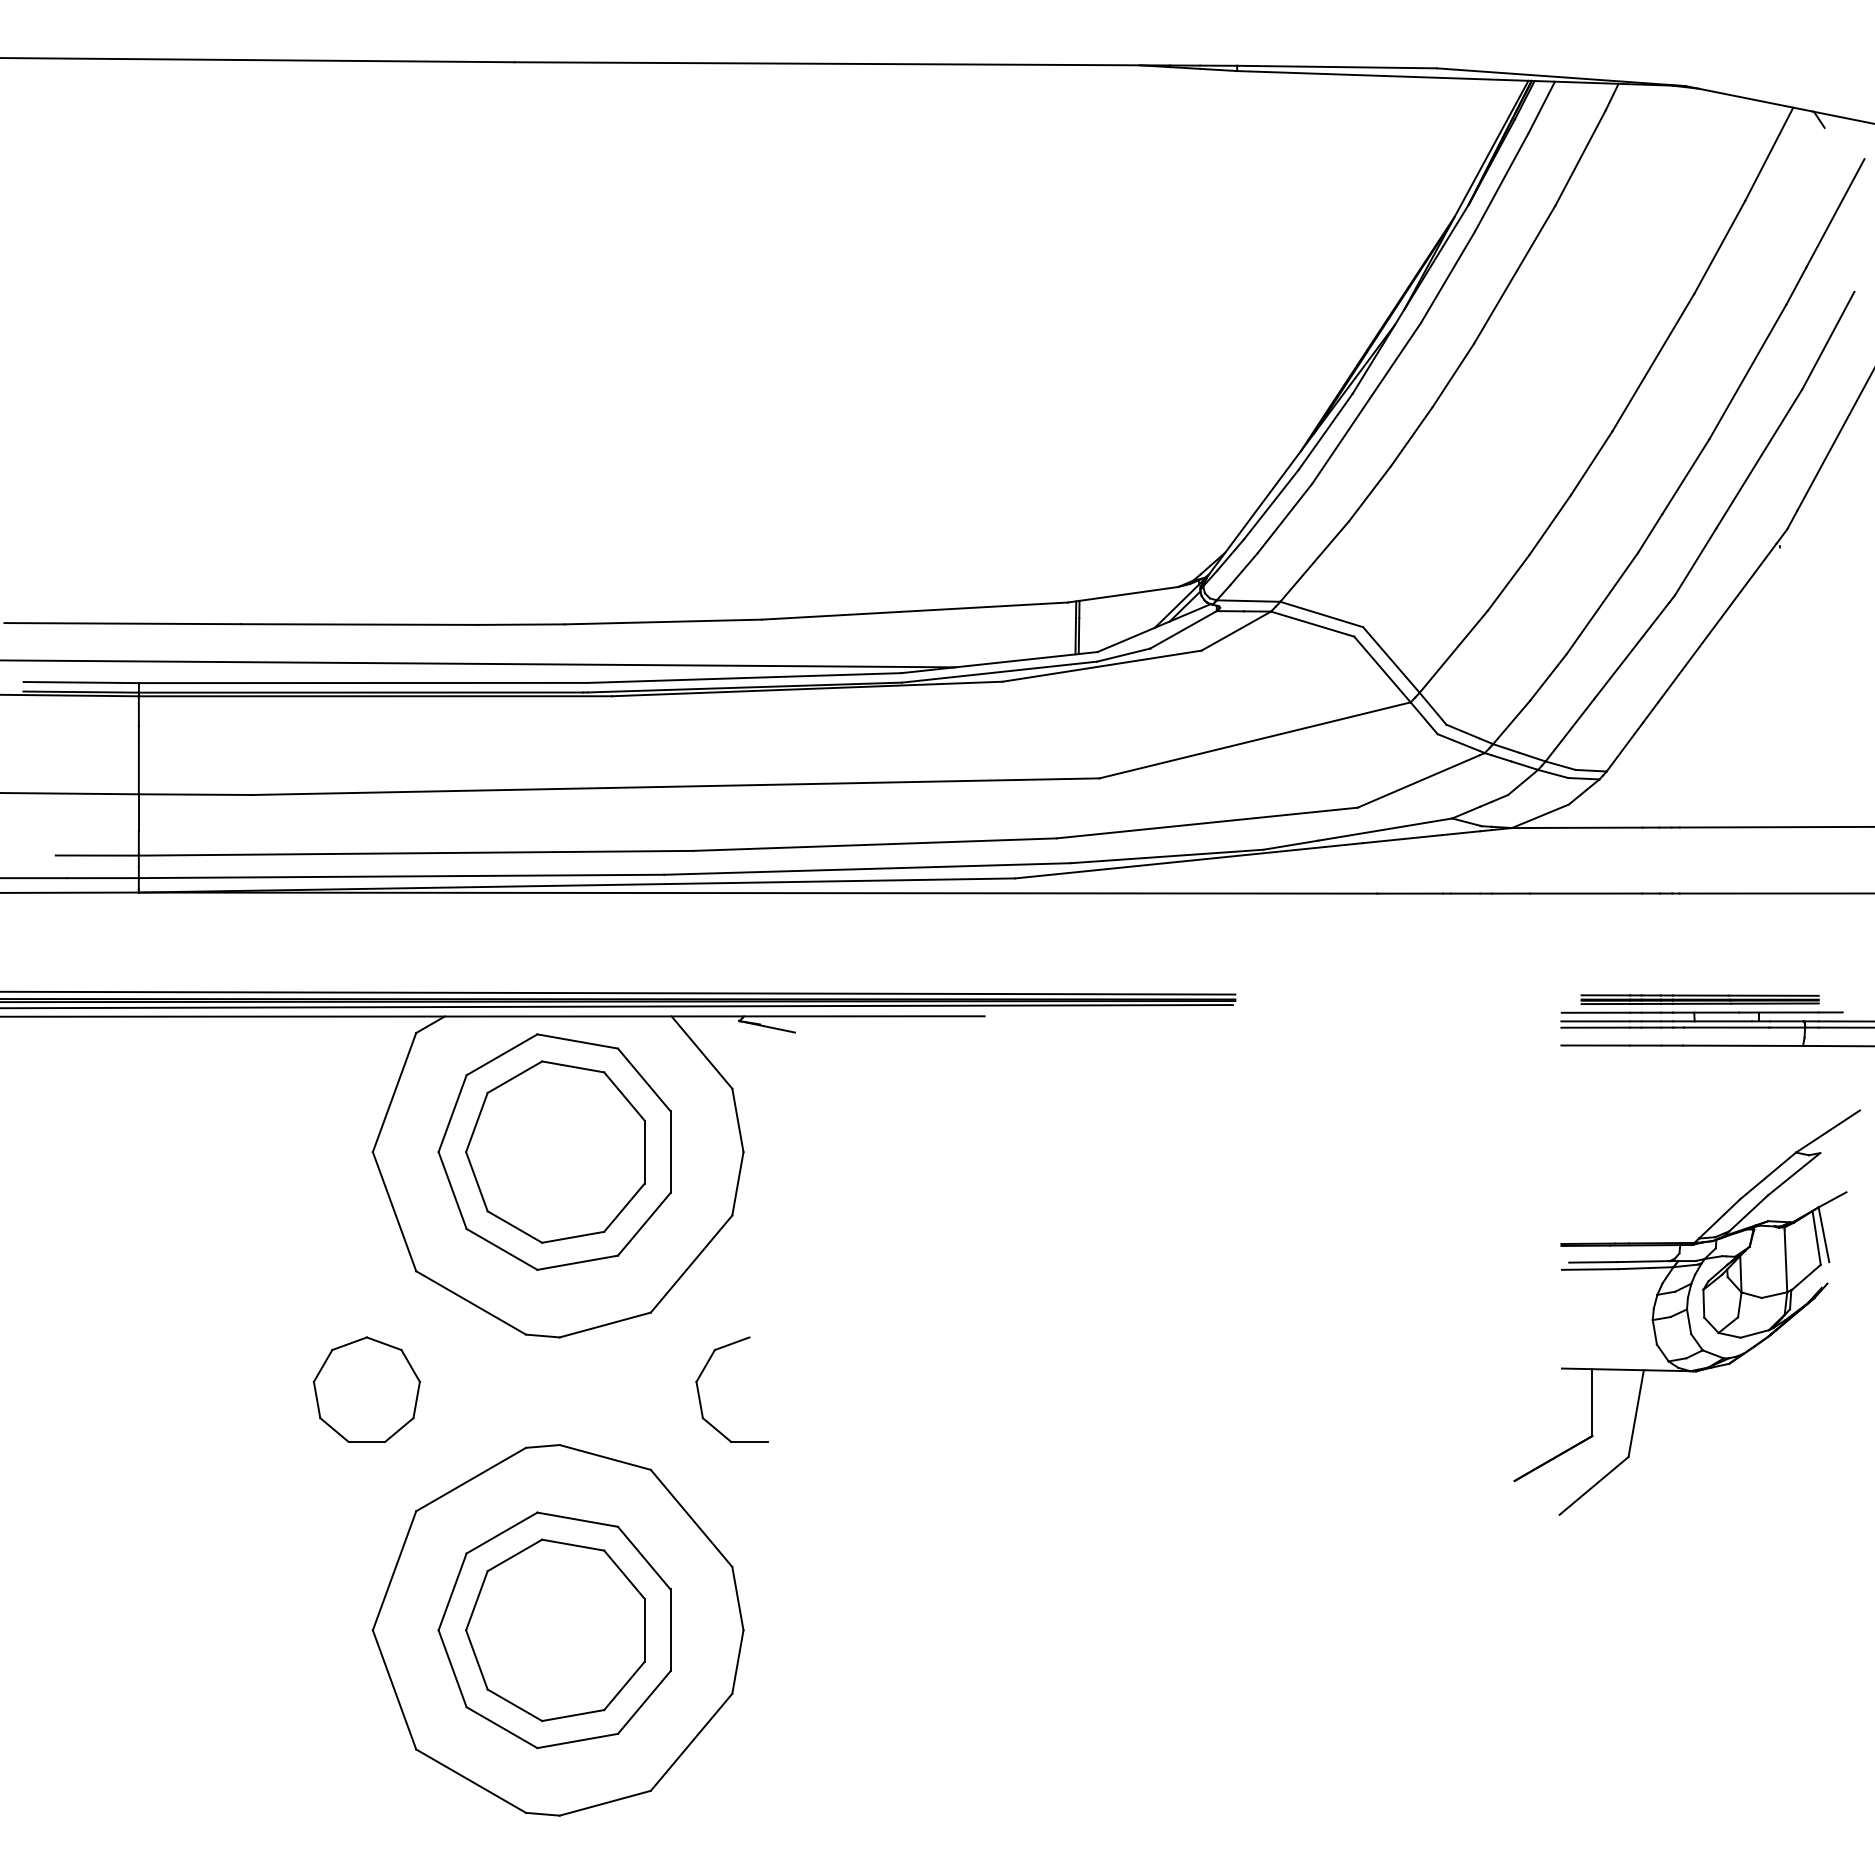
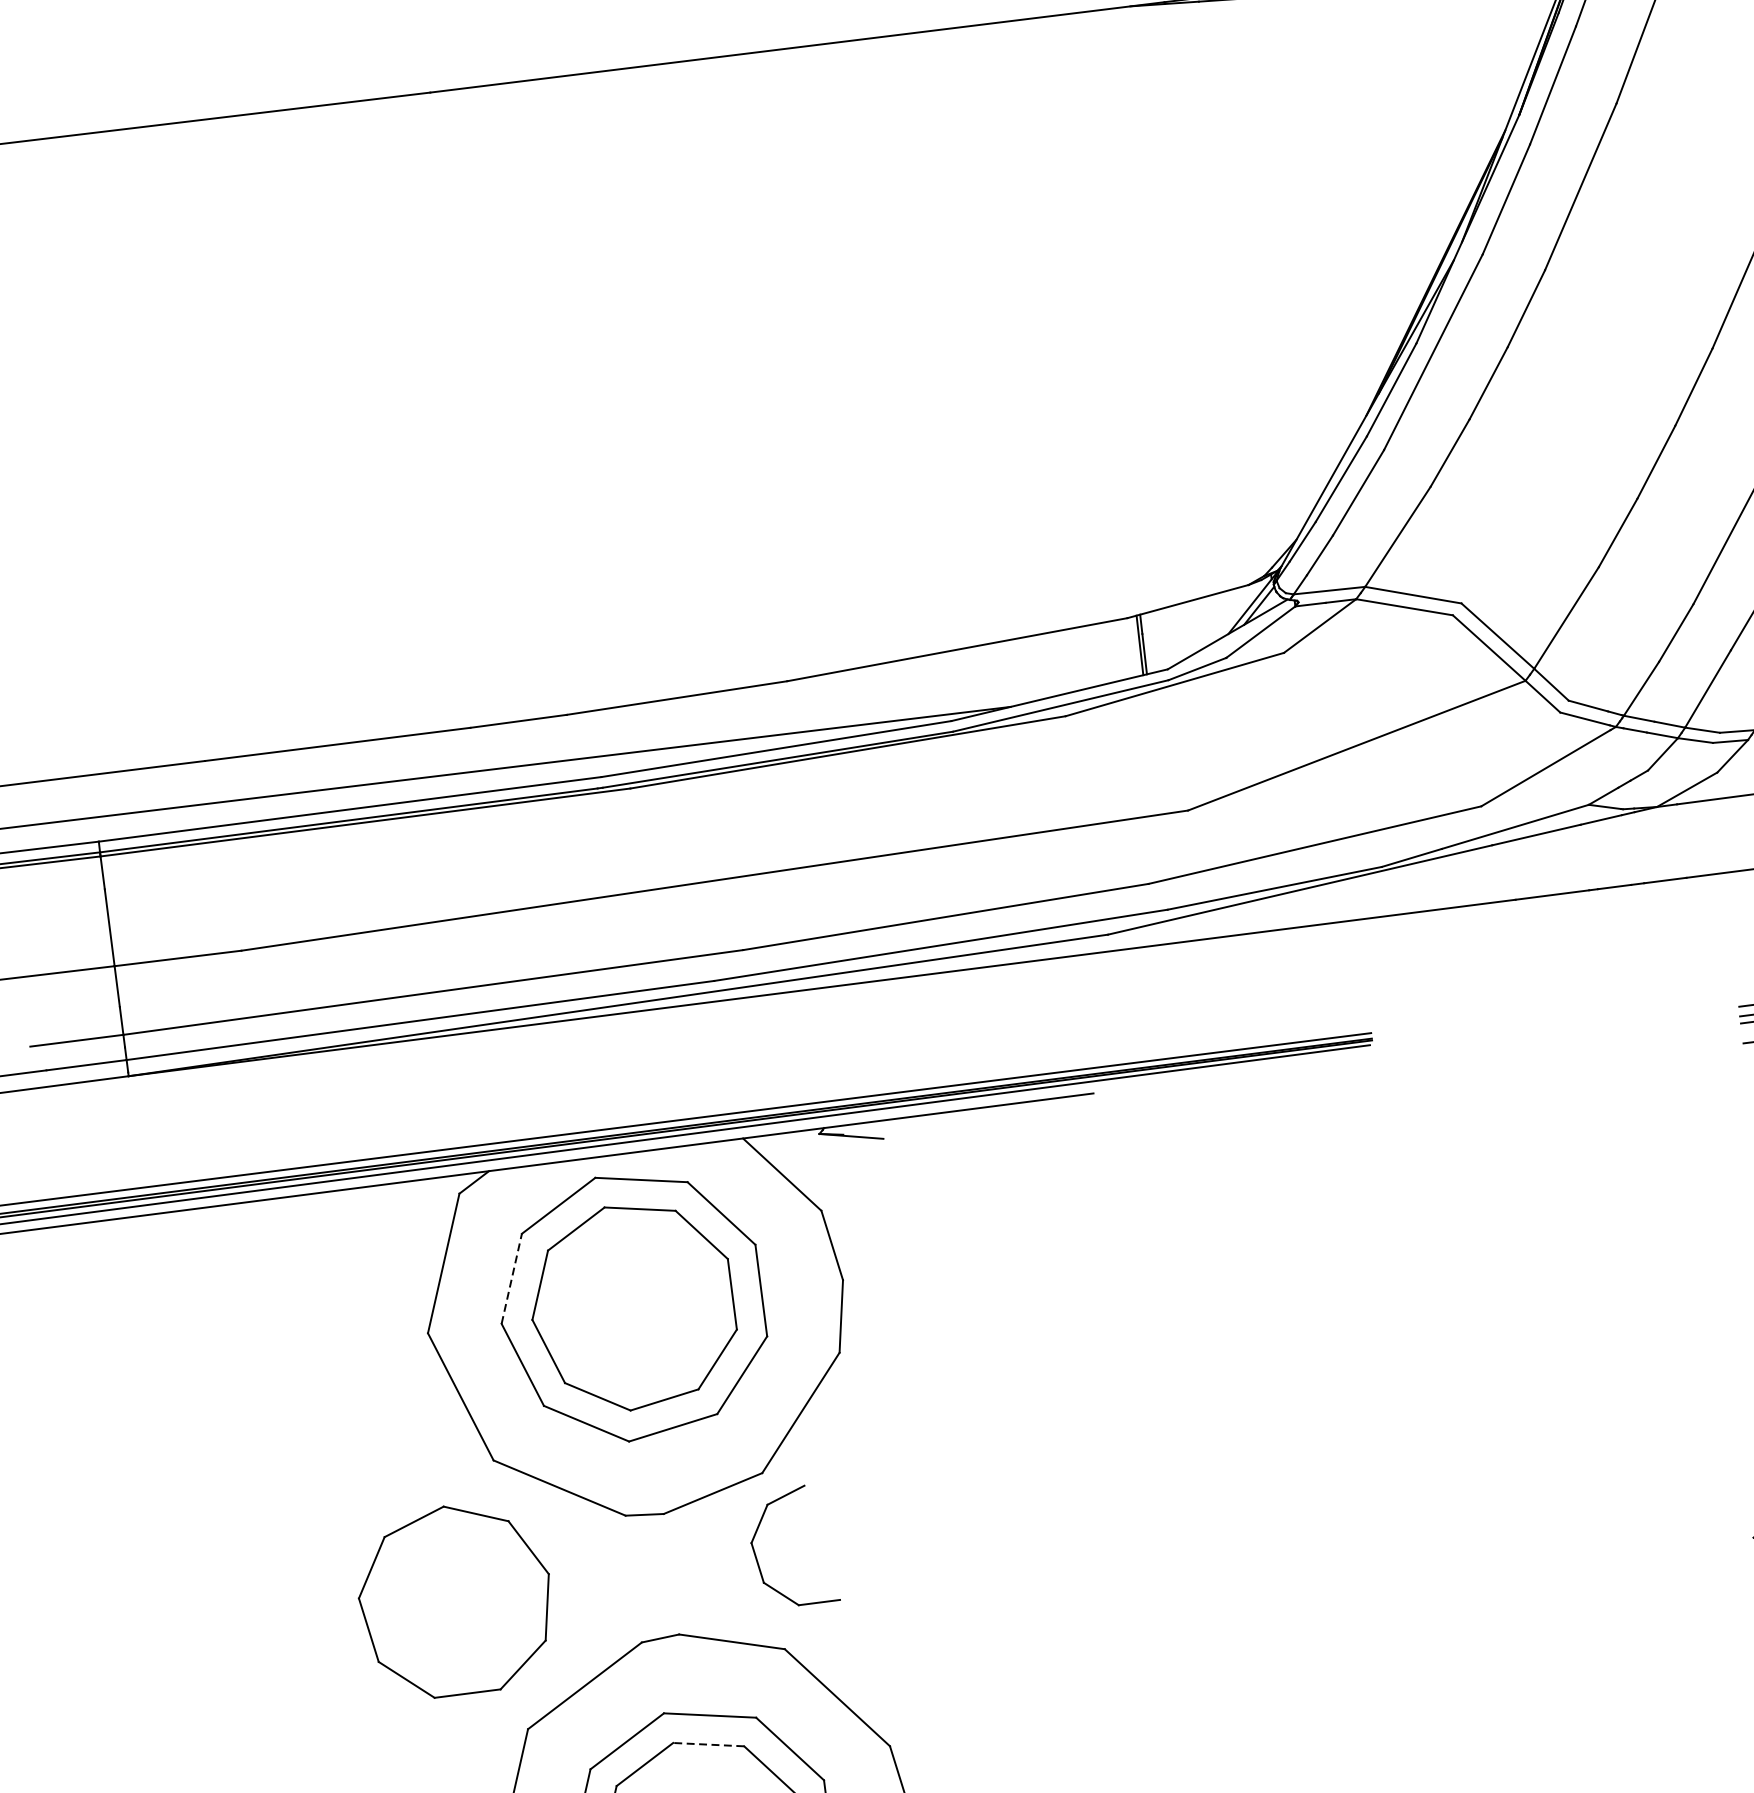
line: (452, 1113) -> (511, 1278), solid -> dashed
part: (366, 1389) -> (454, 1600), size x1.6
part: (700, 1397) -> (758, 1560), moved
line: (572, 1545) -> (707, 1745), solid -> dashed

